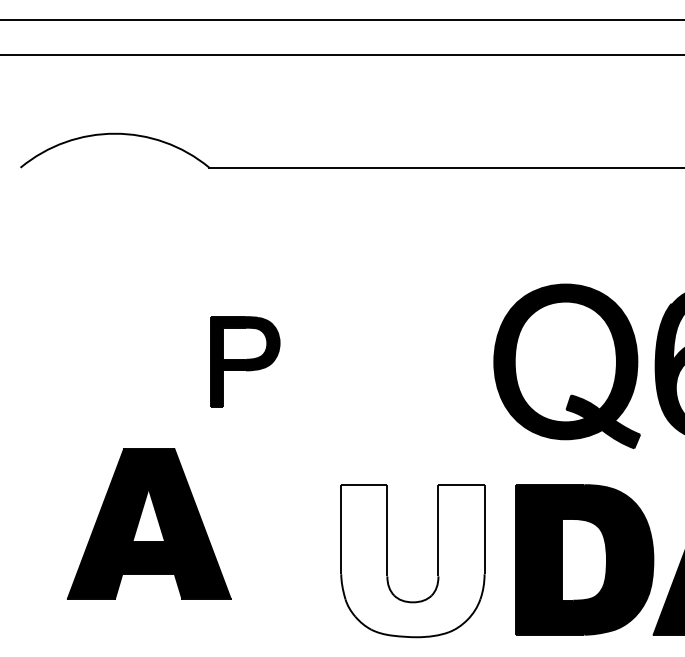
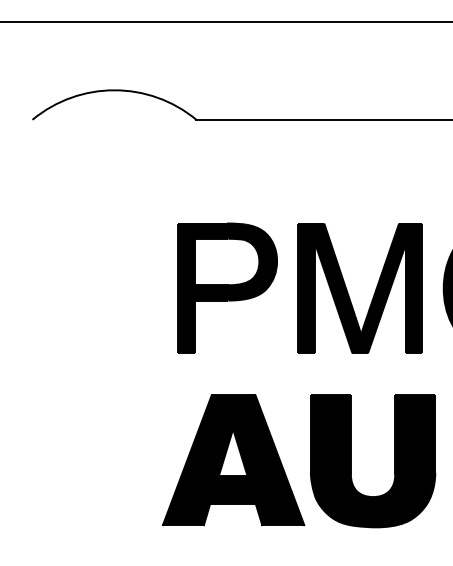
part: (245, 361) -> (227, 288), size x1.67
part: (384, 366) -> (348, 292), added
part: (149, 523) -> (233, 459), moved
fill: (412, 561) -> (372, 461), added

